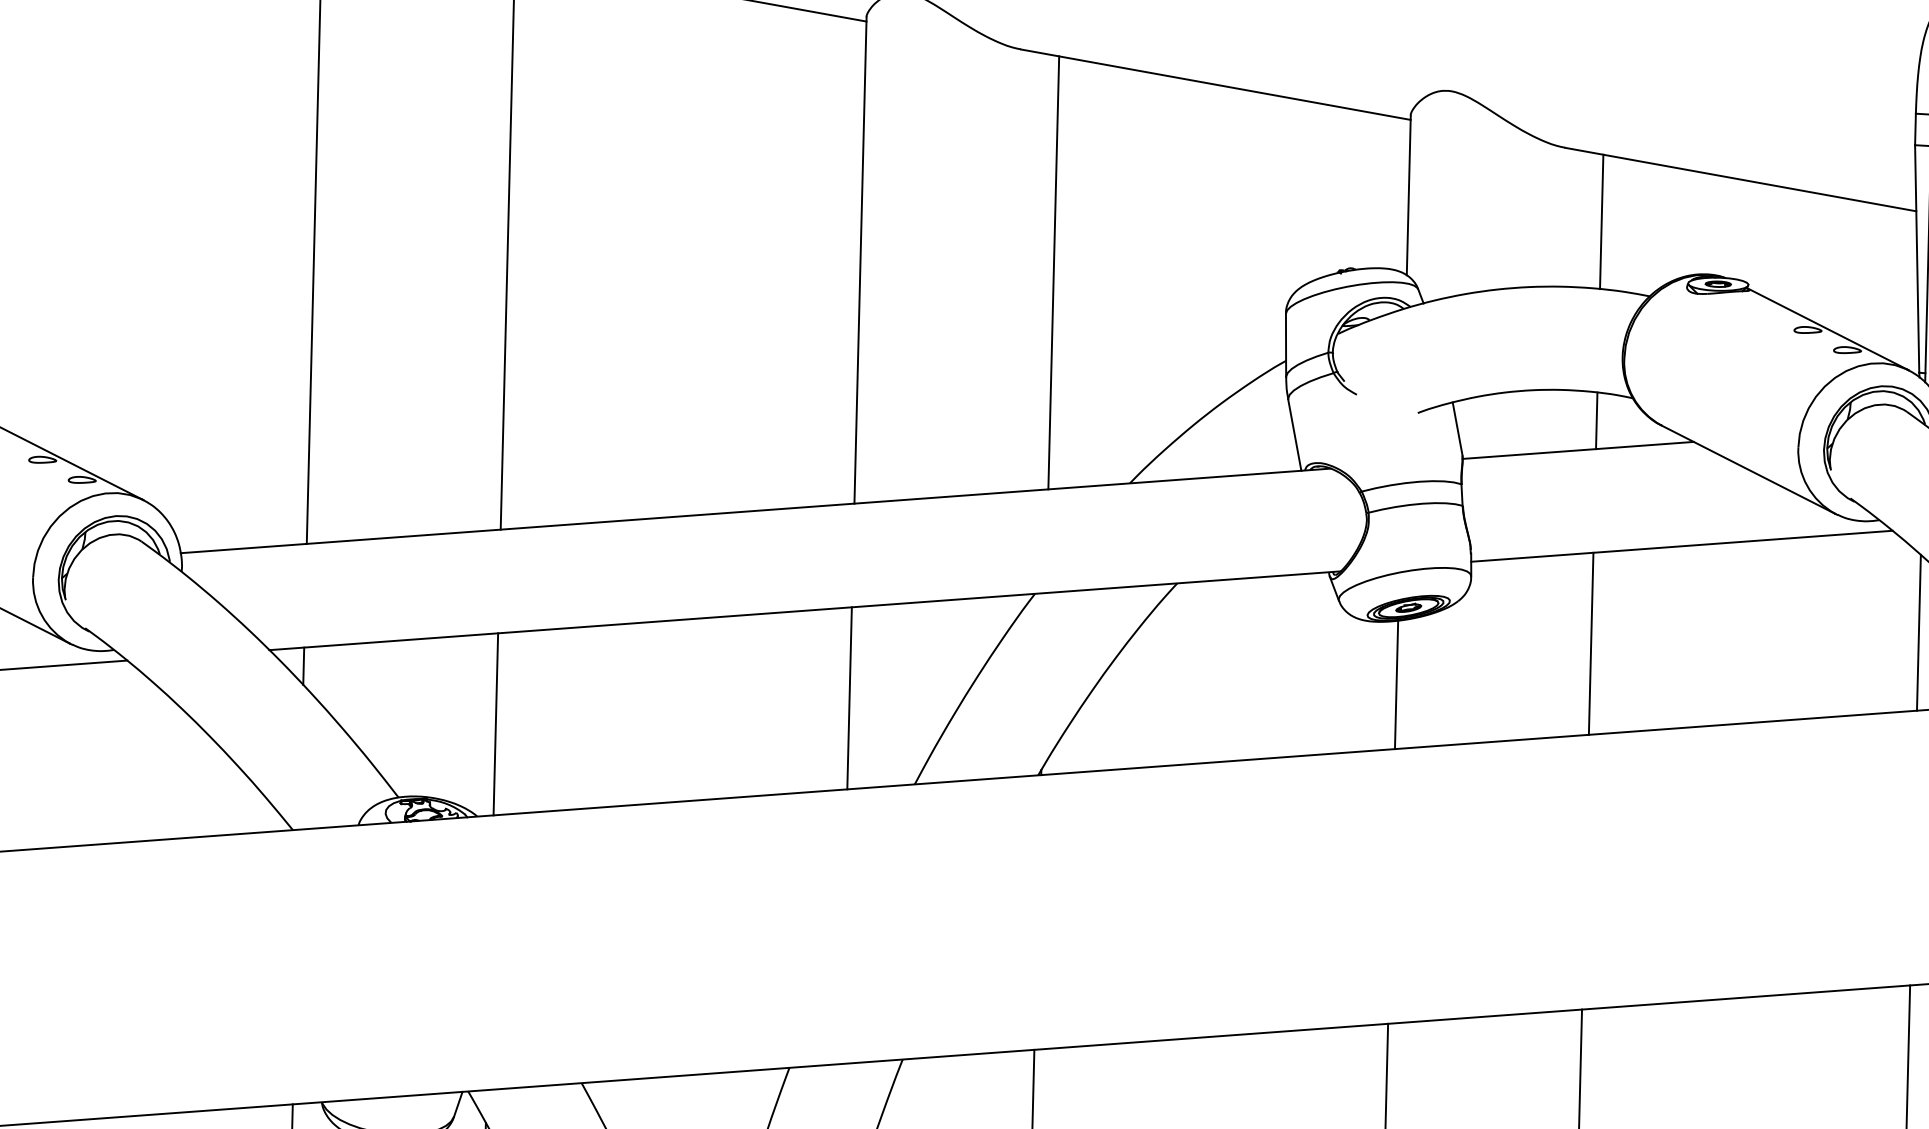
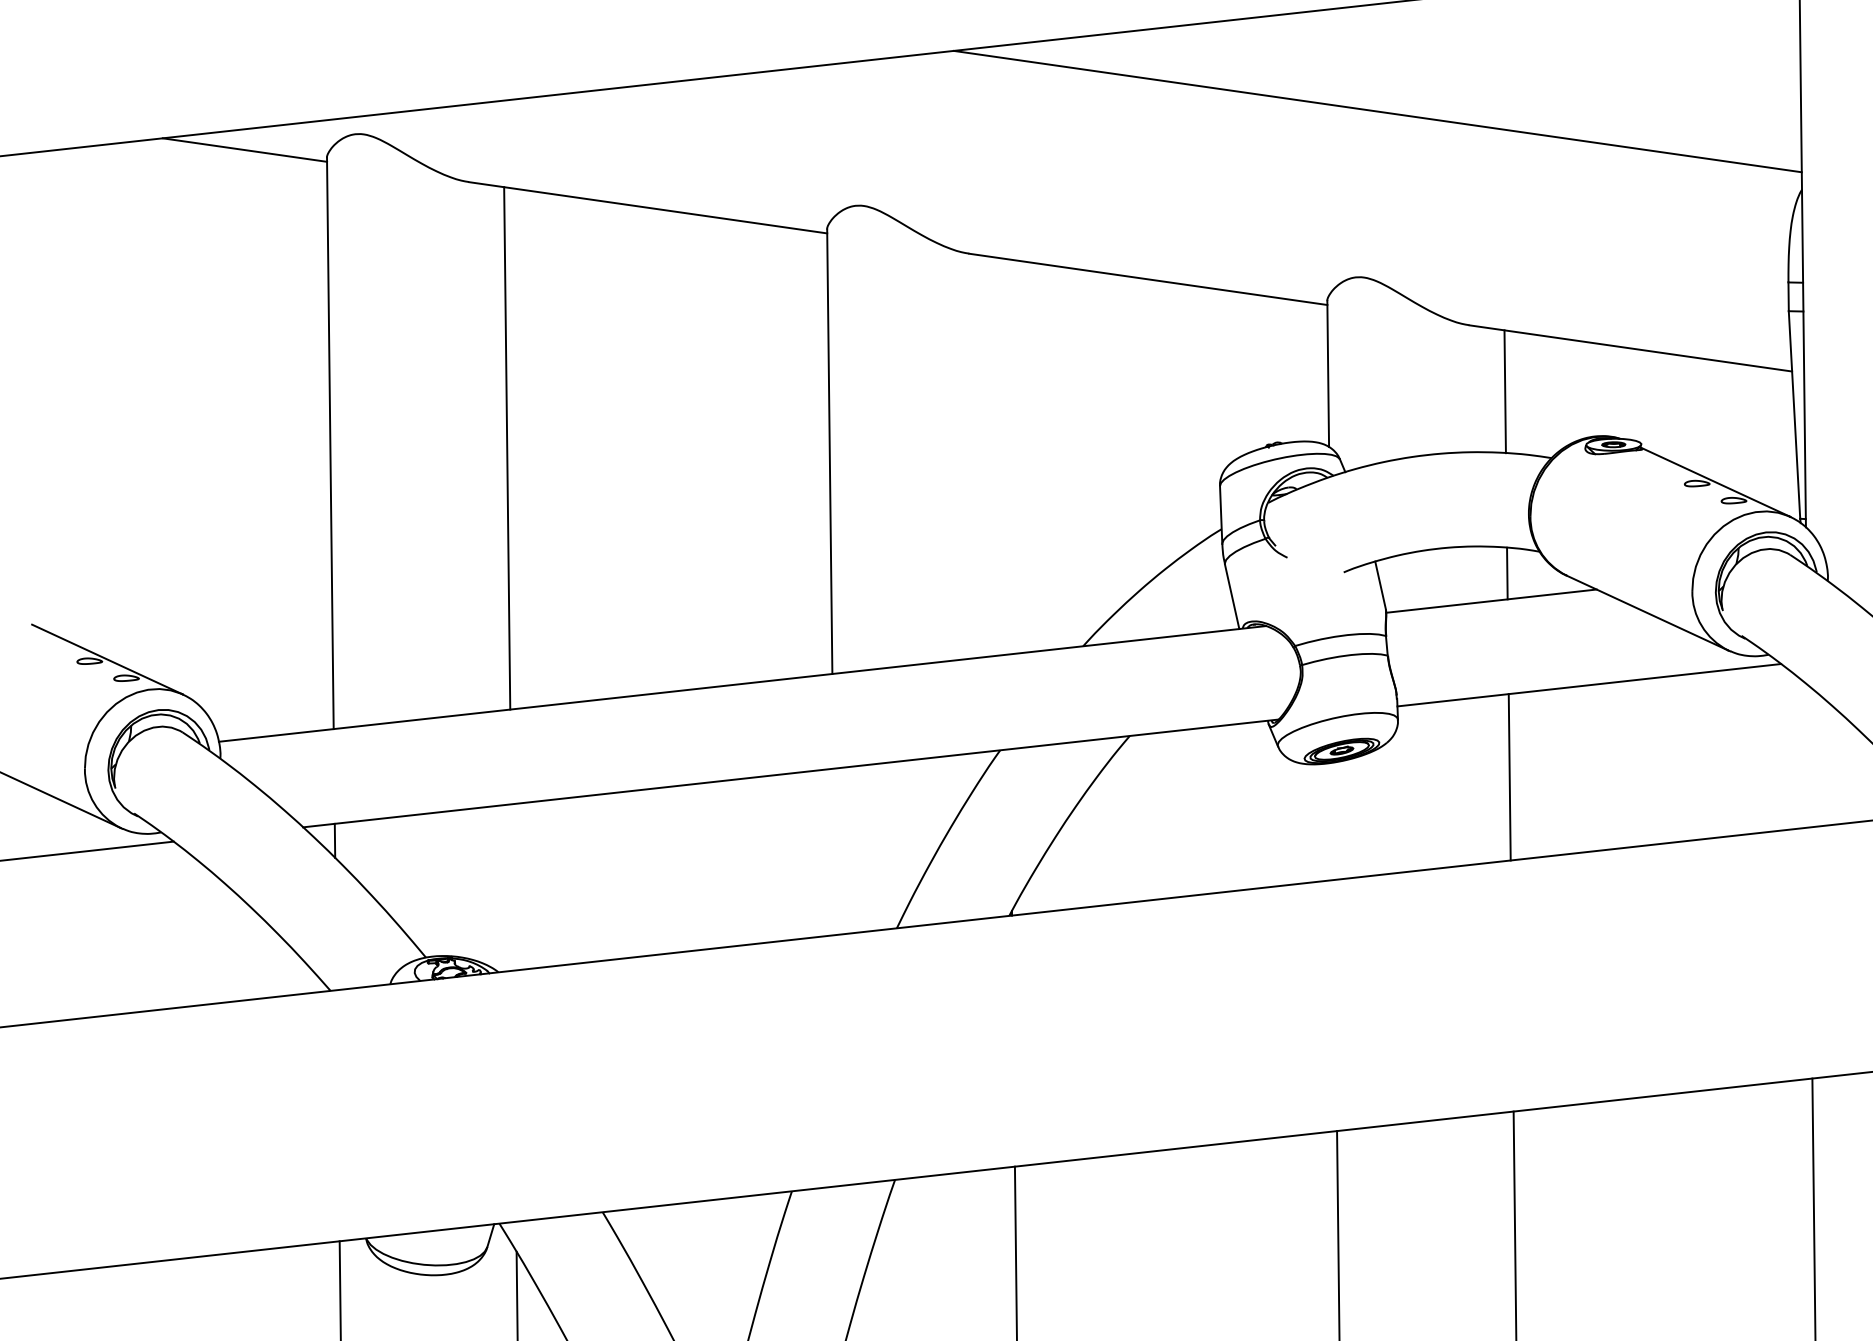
line: (1053, 272) -> (1006, 456), removed
line: (1918, 633) -> (1808, 756), removed
line: (1396, 685) -> (1333, 821), removed
line: (849, 697) -> (834, 851), removed
line: (496, 724) -> (512, 887), removed

